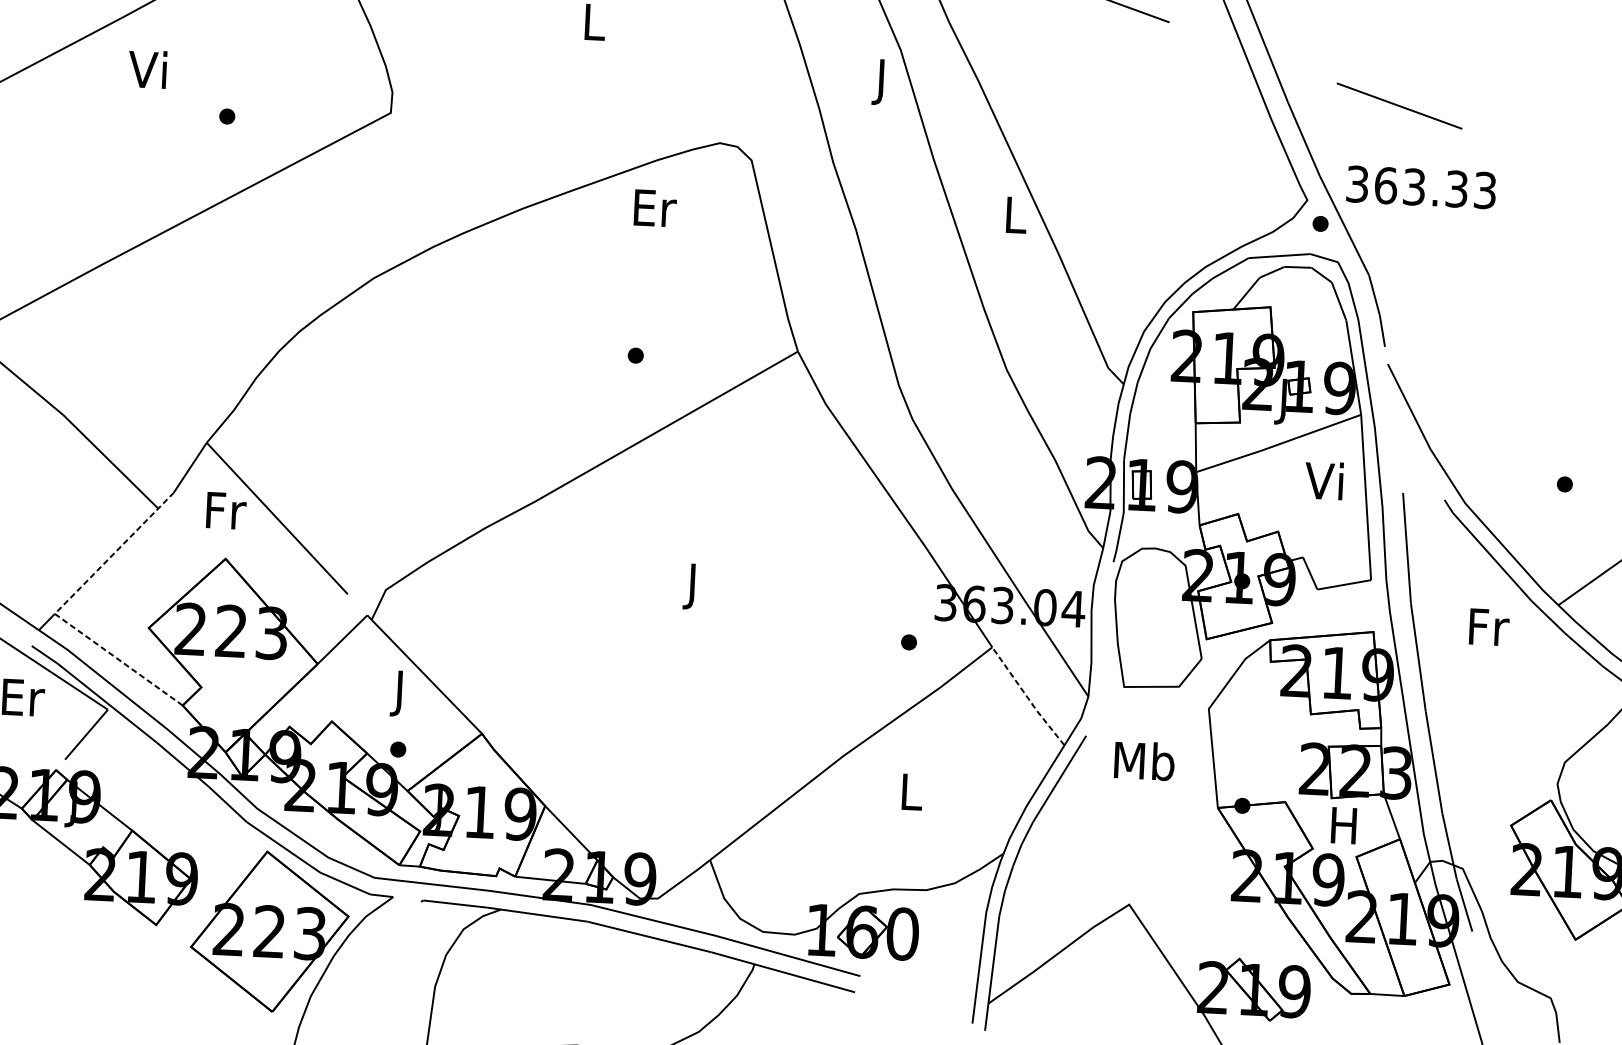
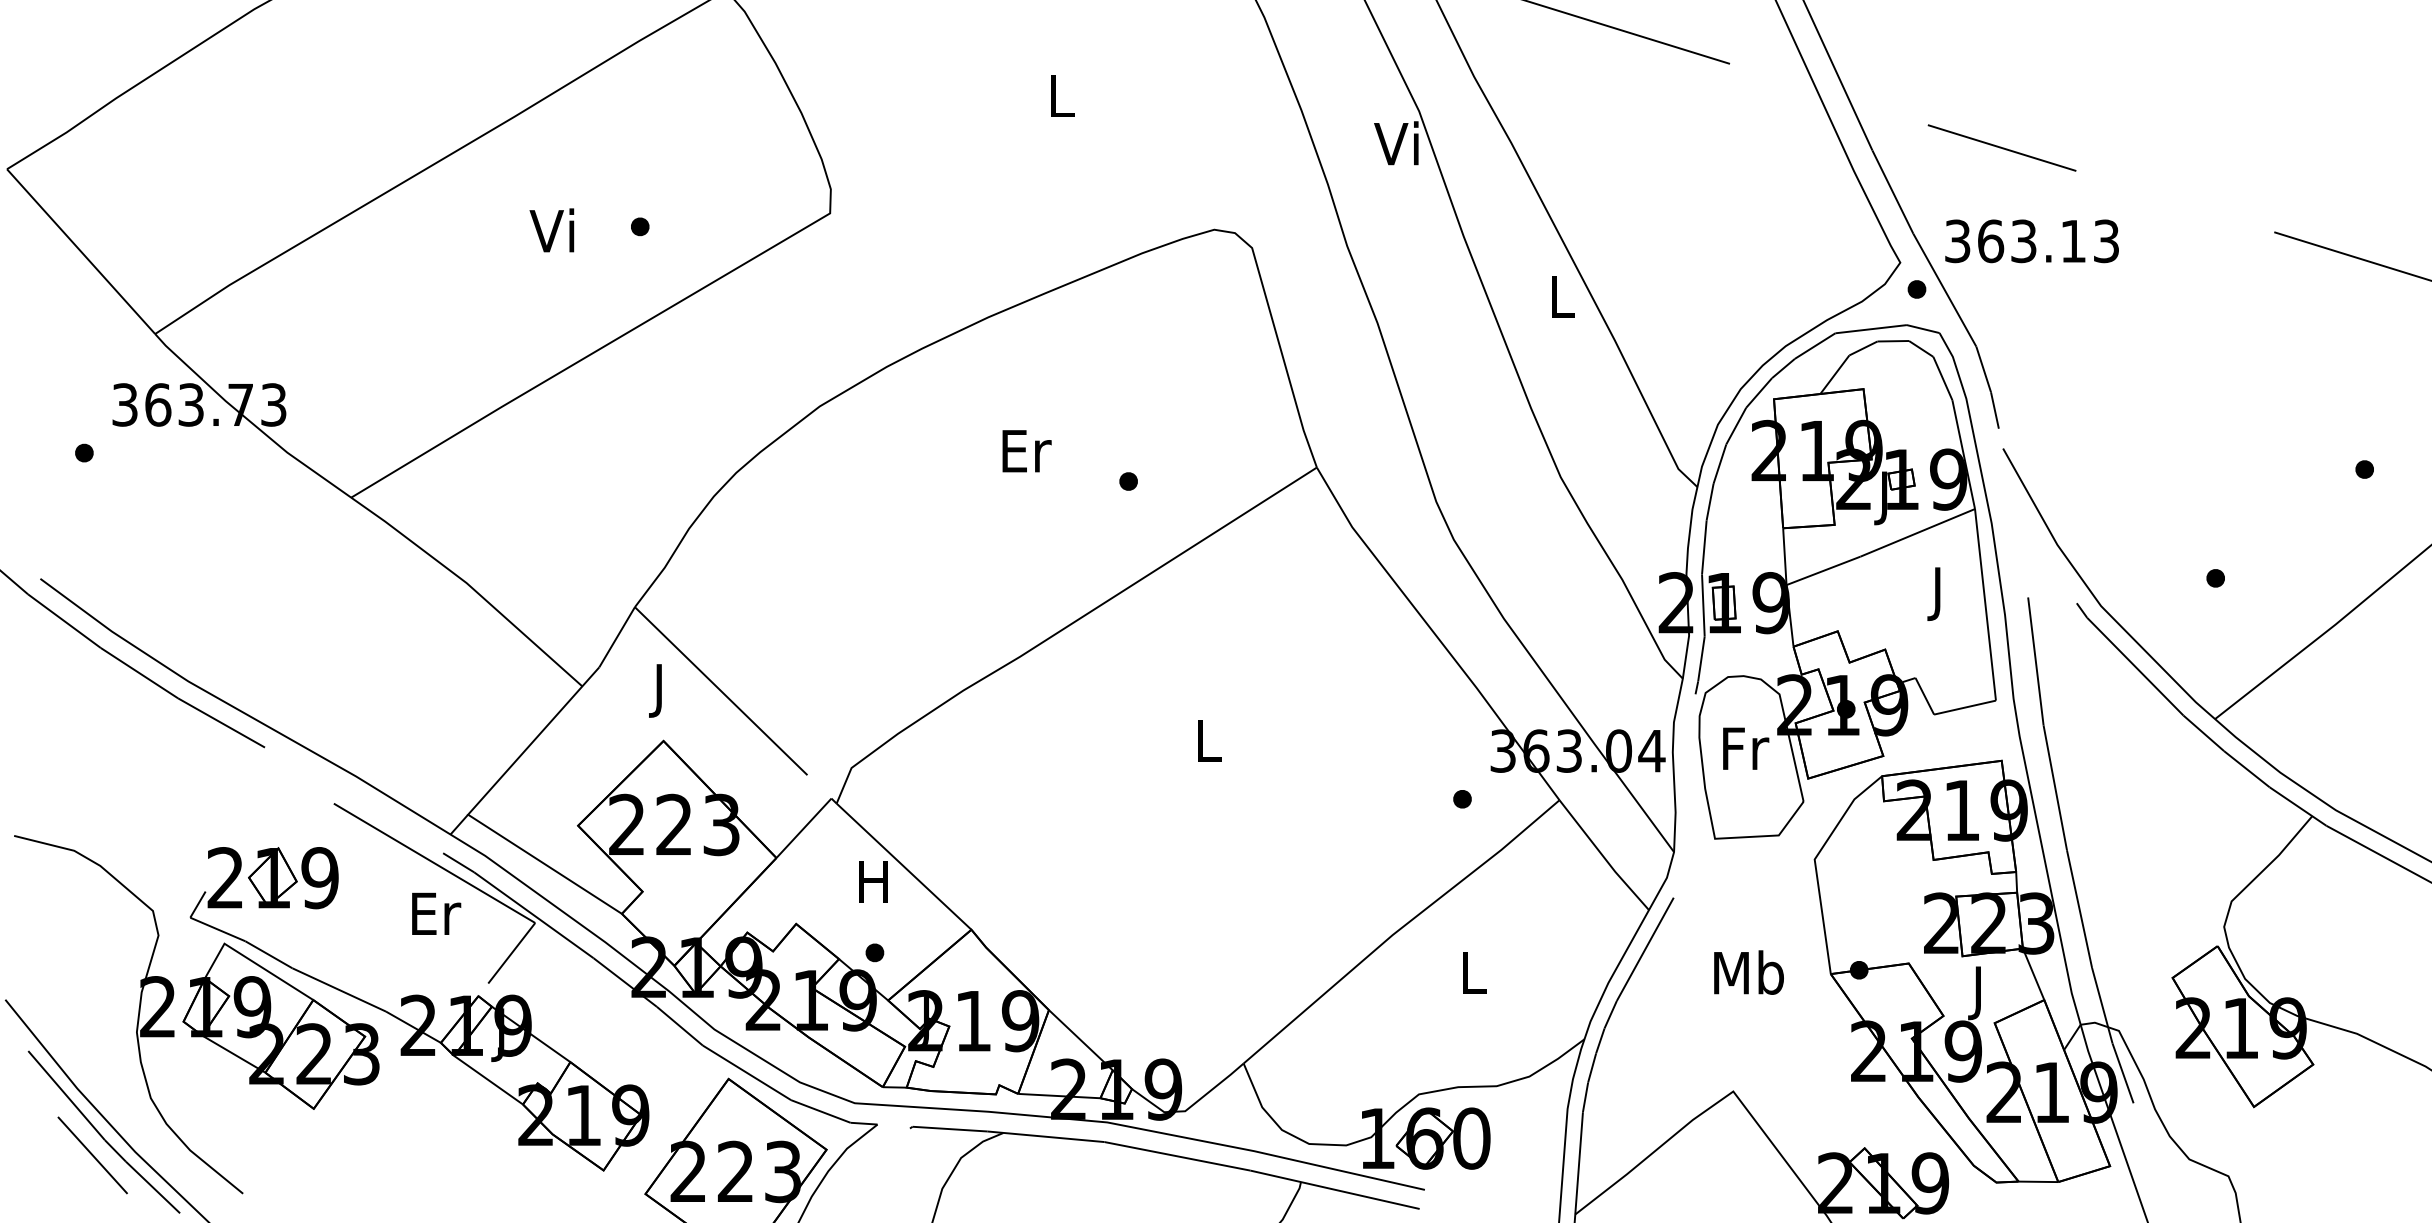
text: (147, 69) -> (551, 230), moved
text: (879, 81) -> (1396, 148), J -> Vi
text: (1456, 189) -> (2073, 241), 363.33 -> 363.13
text: (654, 208) -> (1026, 451), moved
text: (1323, 485) -> (1935, 593), Vi -> J
text: (226, 515) -> (661, 690), Fr -> J
text: (694, 586) -> (1209, 746), J -> L
line: (58, 609) -> (472, 809), dashed -> solid
text: (1489, 627) -> (1746, 748), moved
text: (399, 693) -> (873, 887), J -> H
line: (1027, 697) -> (1603, 856), dashed -> solid
text: (1144, 760) -> (1748, 972), moved
text: (1343, 830) -> (1978, 993), H -> J

